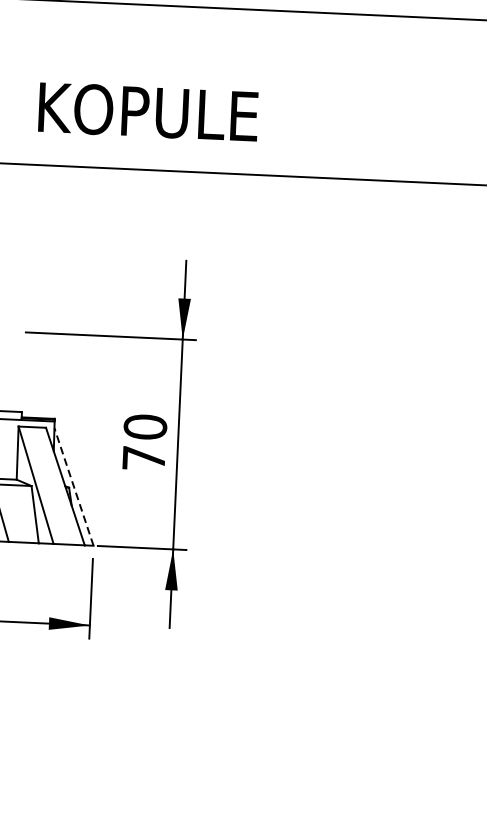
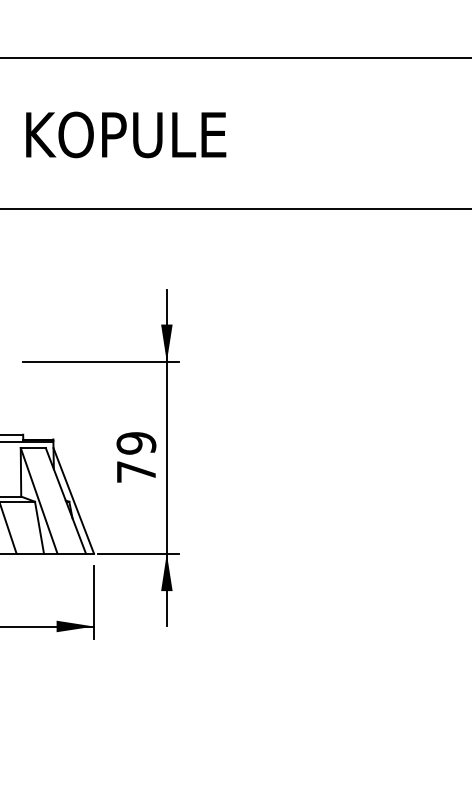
text: (148, 111) -> (126, 134), moved
text: (145, 427) -> (136, 443), 70 -> 79
line: (73, 486) -> (73, 500), dashed -> solid

